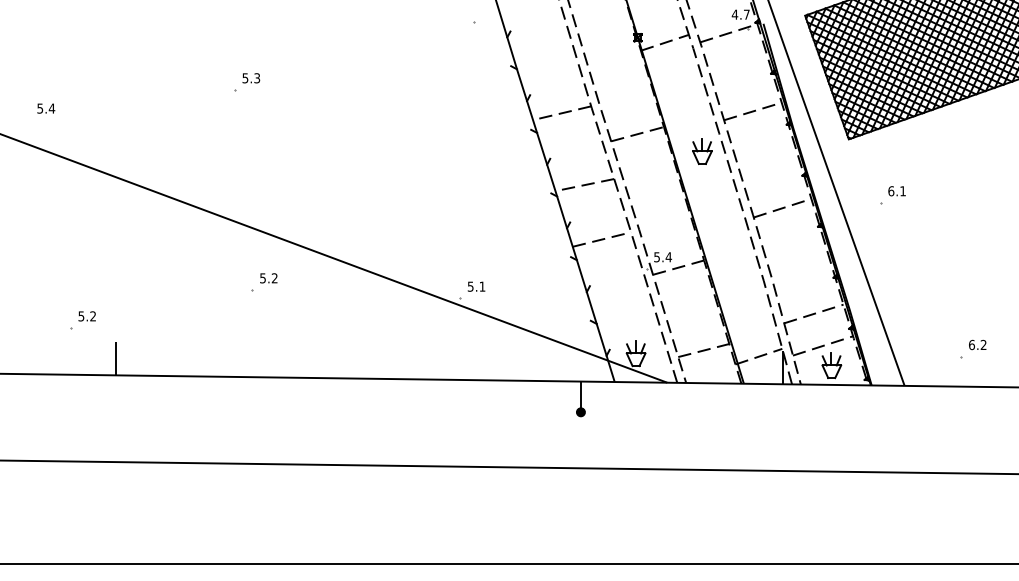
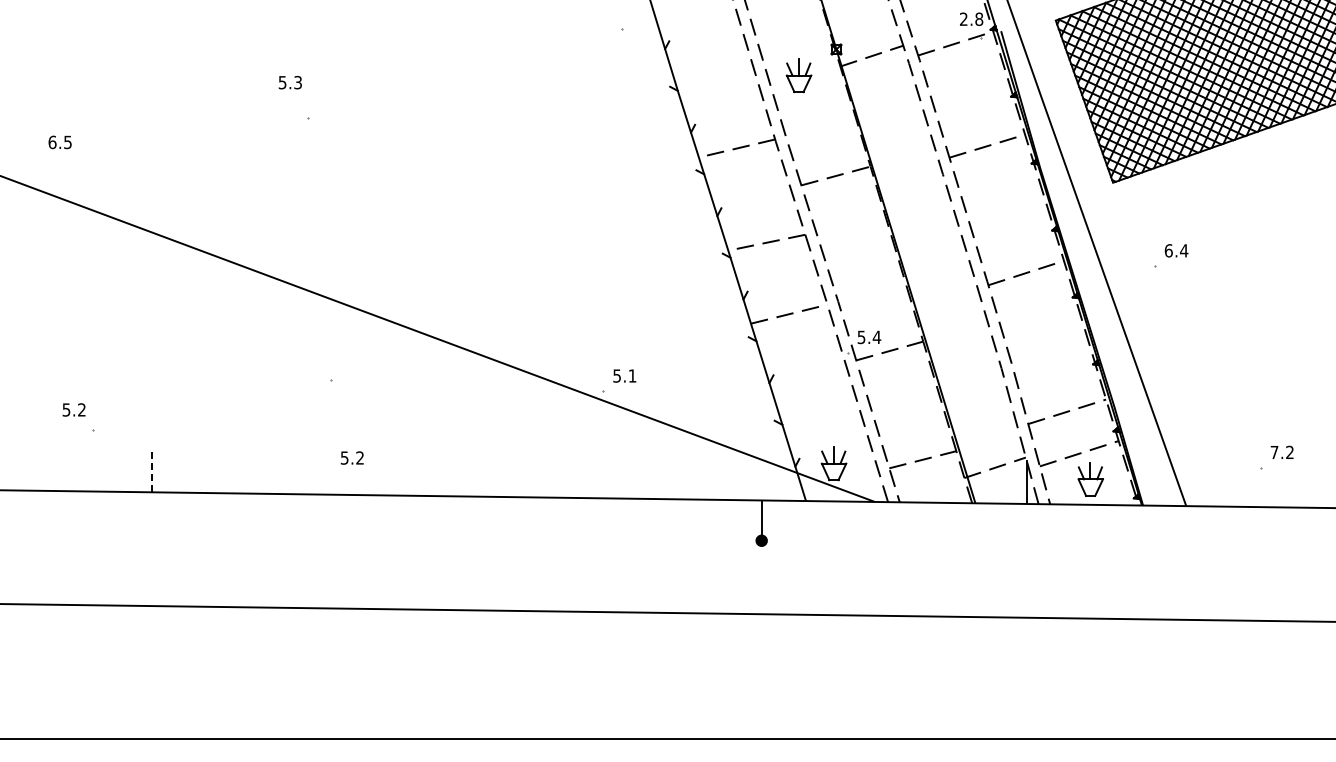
text: (740, 14) -> (971, 18), 4.7 -> 2.8
text: (250, 78) -> (289, 82), moved
text: (46, 108) -> (60, 142), 5.4 -> 6.5
part: (702, 151) -> (798, 75), moved
text: (903, 191) -> (1184, 250), 6.1 -> 6.4
text: (268, 277) -> (351, 457), moved
text: (86, 316) -> (73, 409), moved
text: (971, 345) -> (1274, 452), 6.2 -> 7.2
line: (116, 358) -> (152, 470), solid -> dashed

